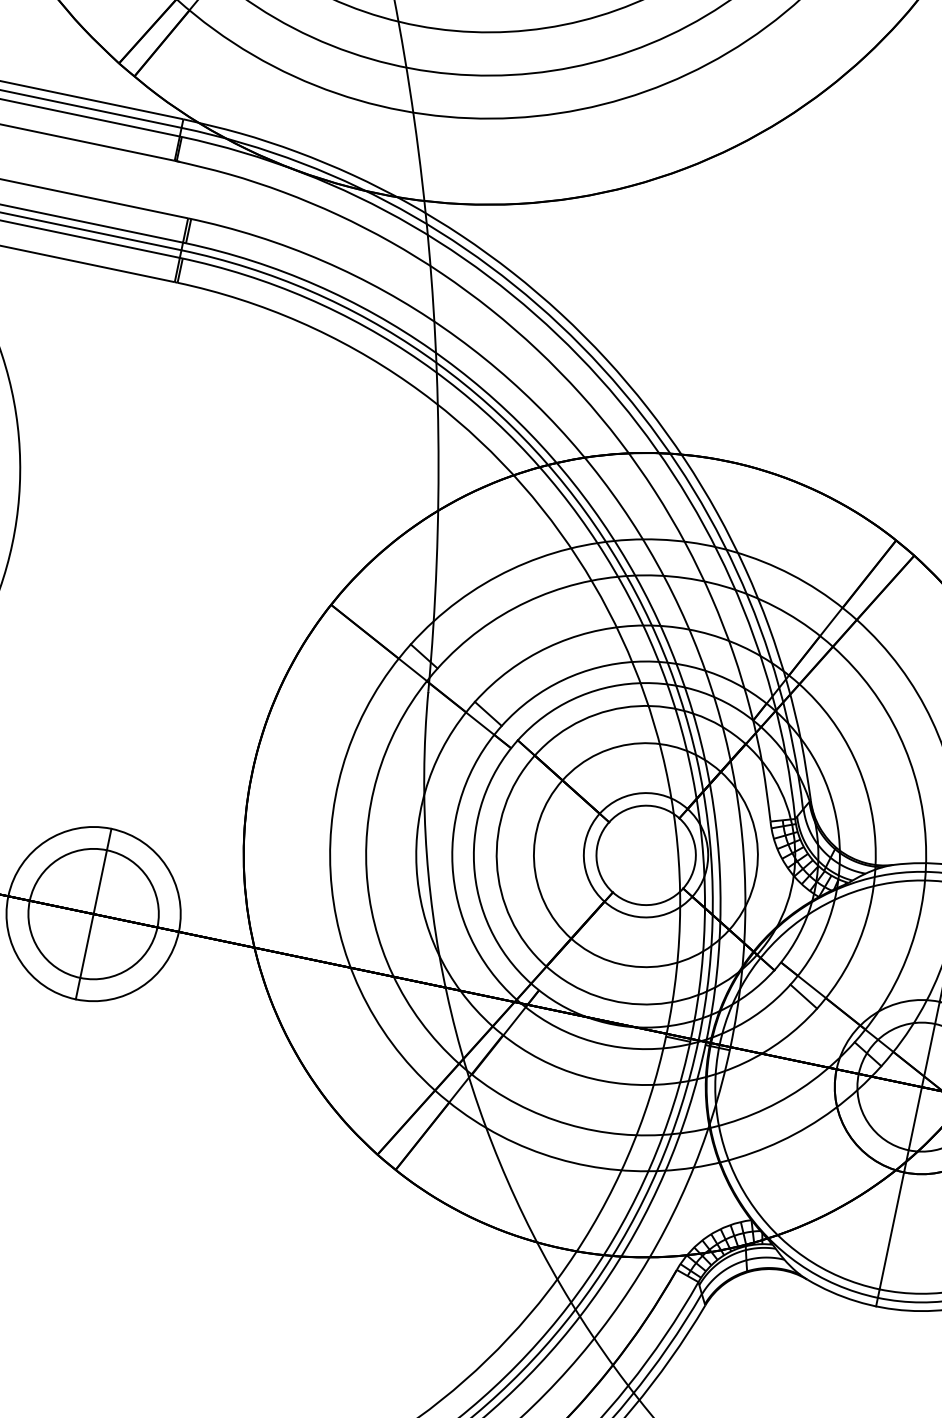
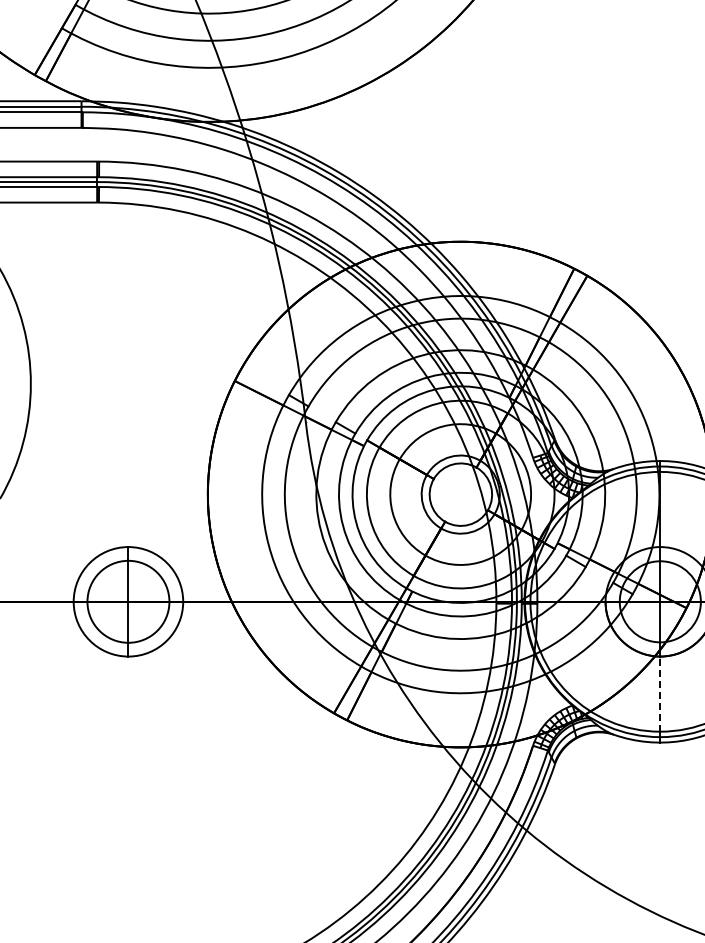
line: (892, 1231) -> (660, 694), solid -> dashed

